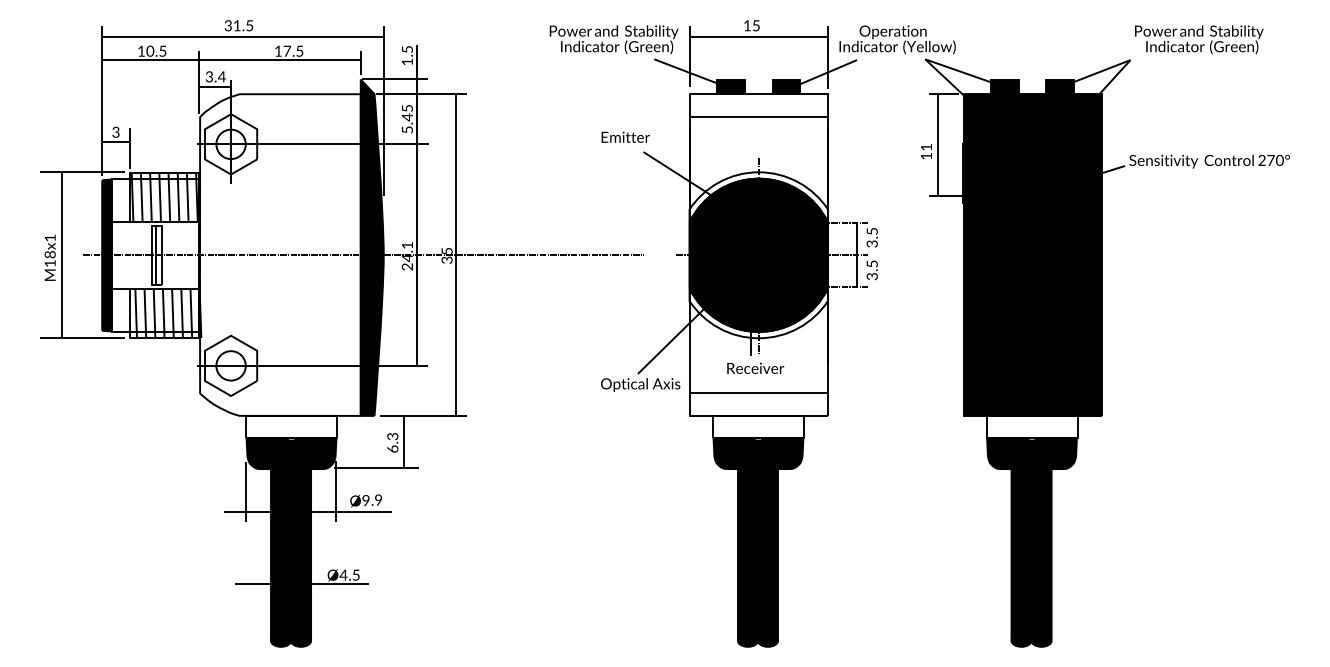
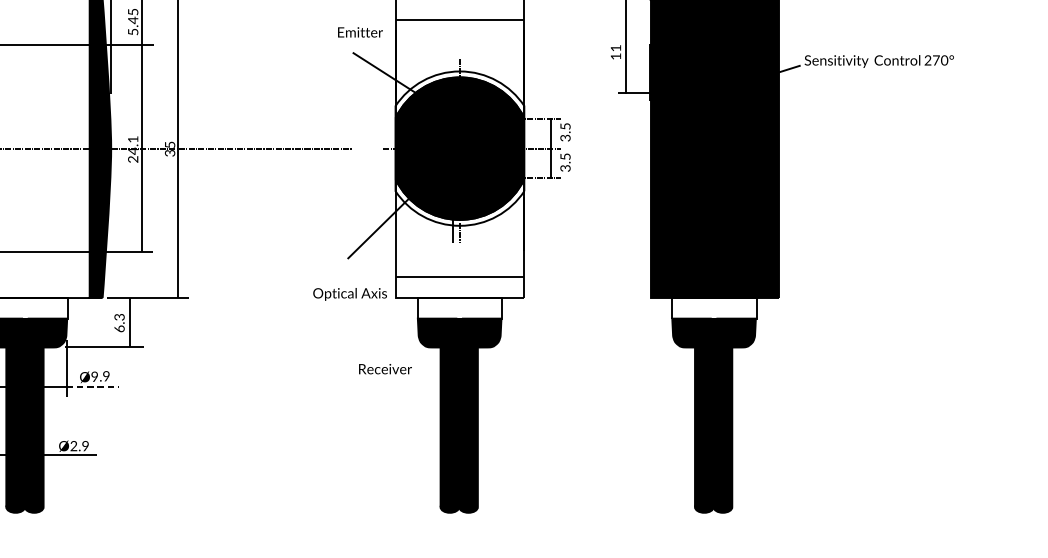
text: (625, 136) -> (360, 31), moved
text: (755, 367) -> (385, 368), moved
text: (640, 384) -> (349, 293), moved
line: (363, 511) -> (92, 386), solid -> dashed
text: (349, 574) -> (79, 445), Ø4.5 -> Ø2.9

